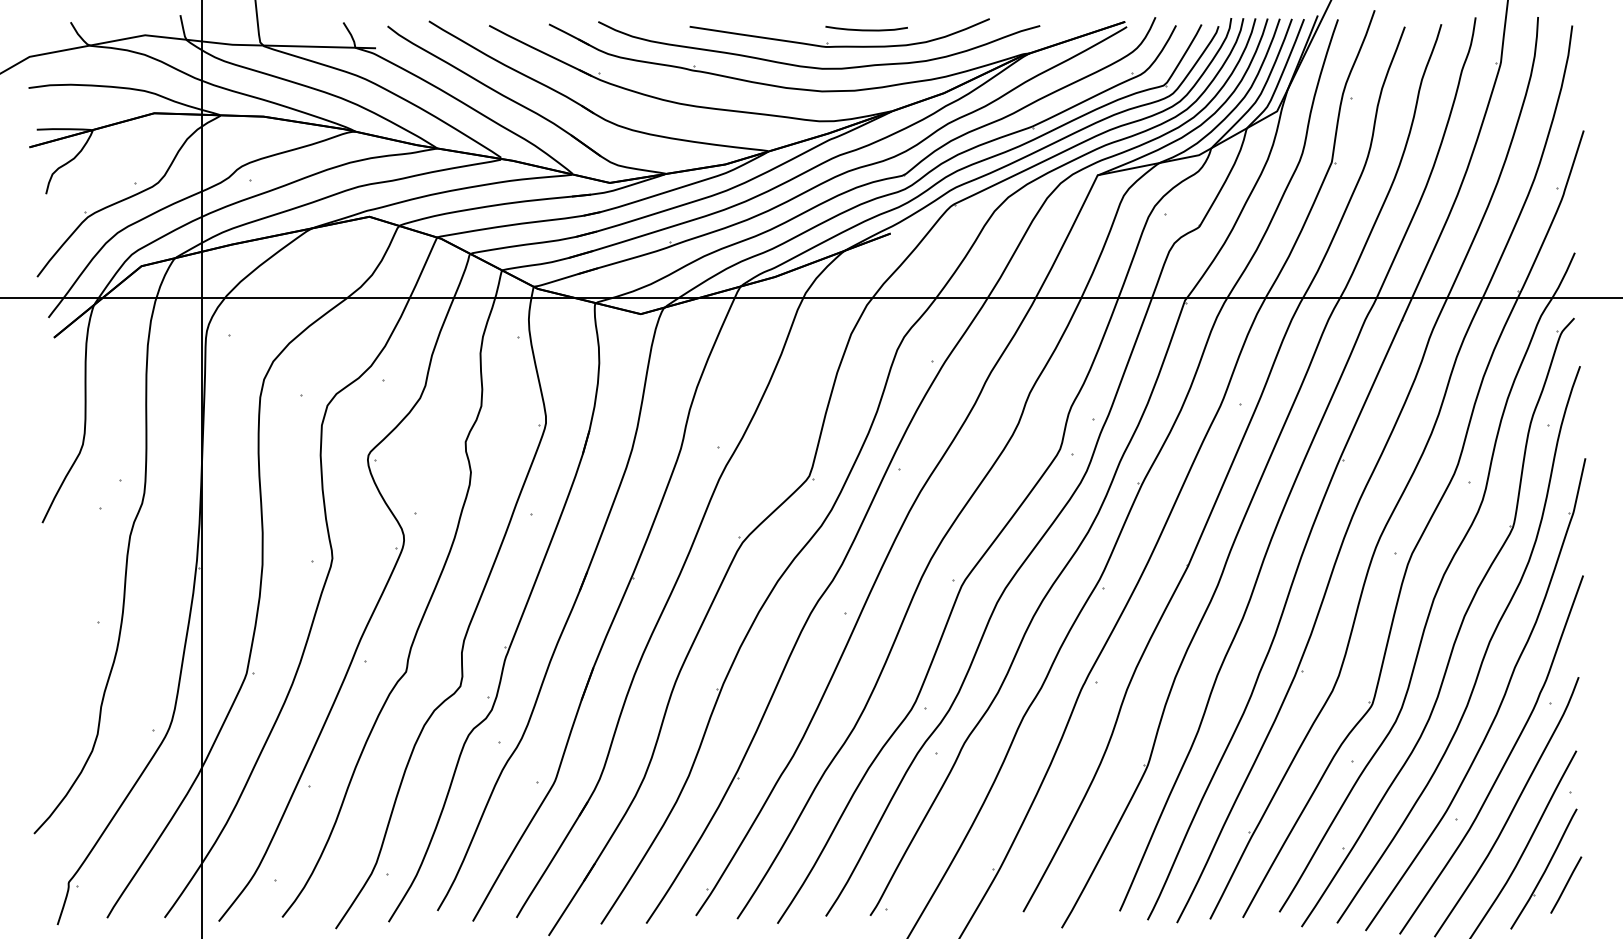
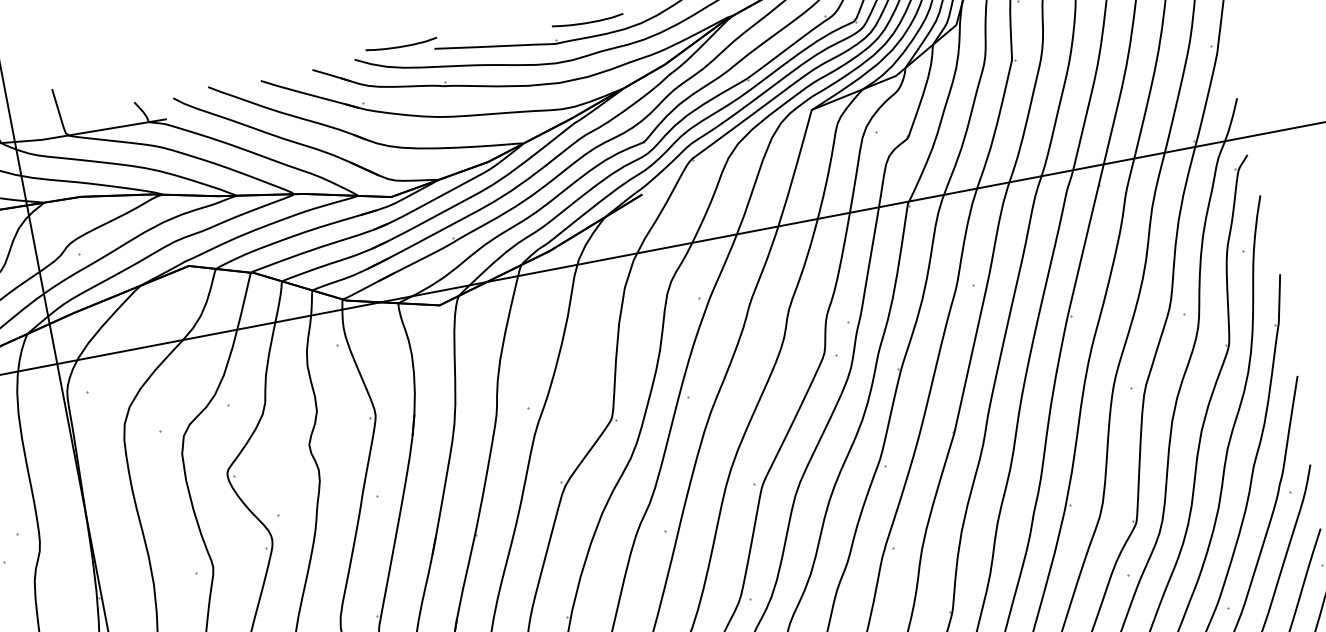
curve: (653, 16) -> (401, 45), added

